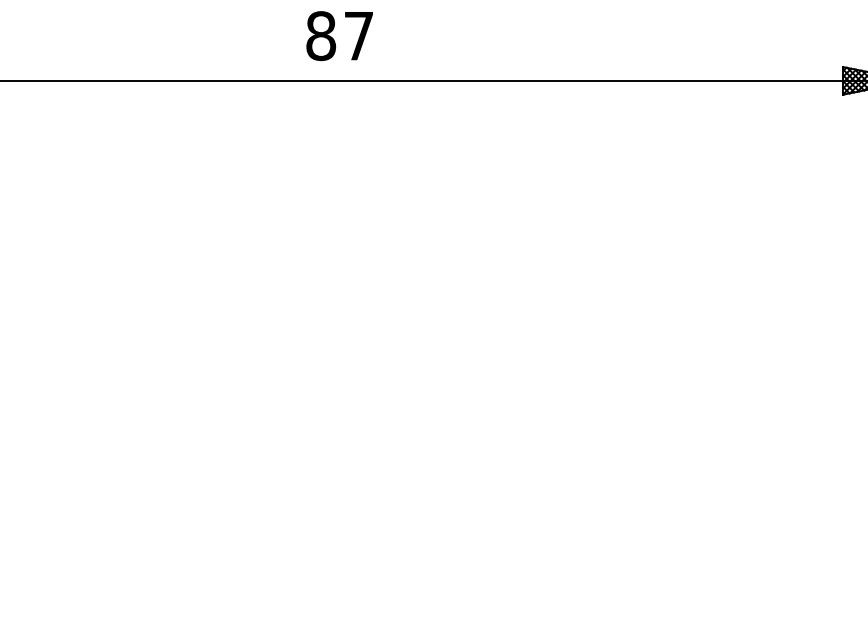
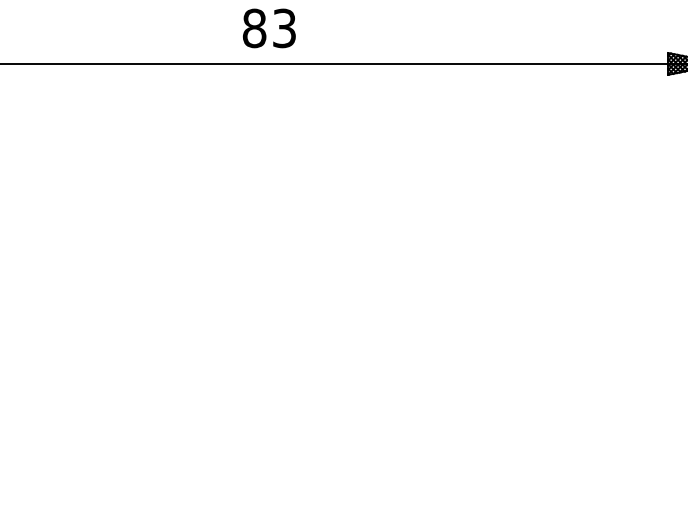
text: (358, 36) -> (284, 28), 87 -> 83

